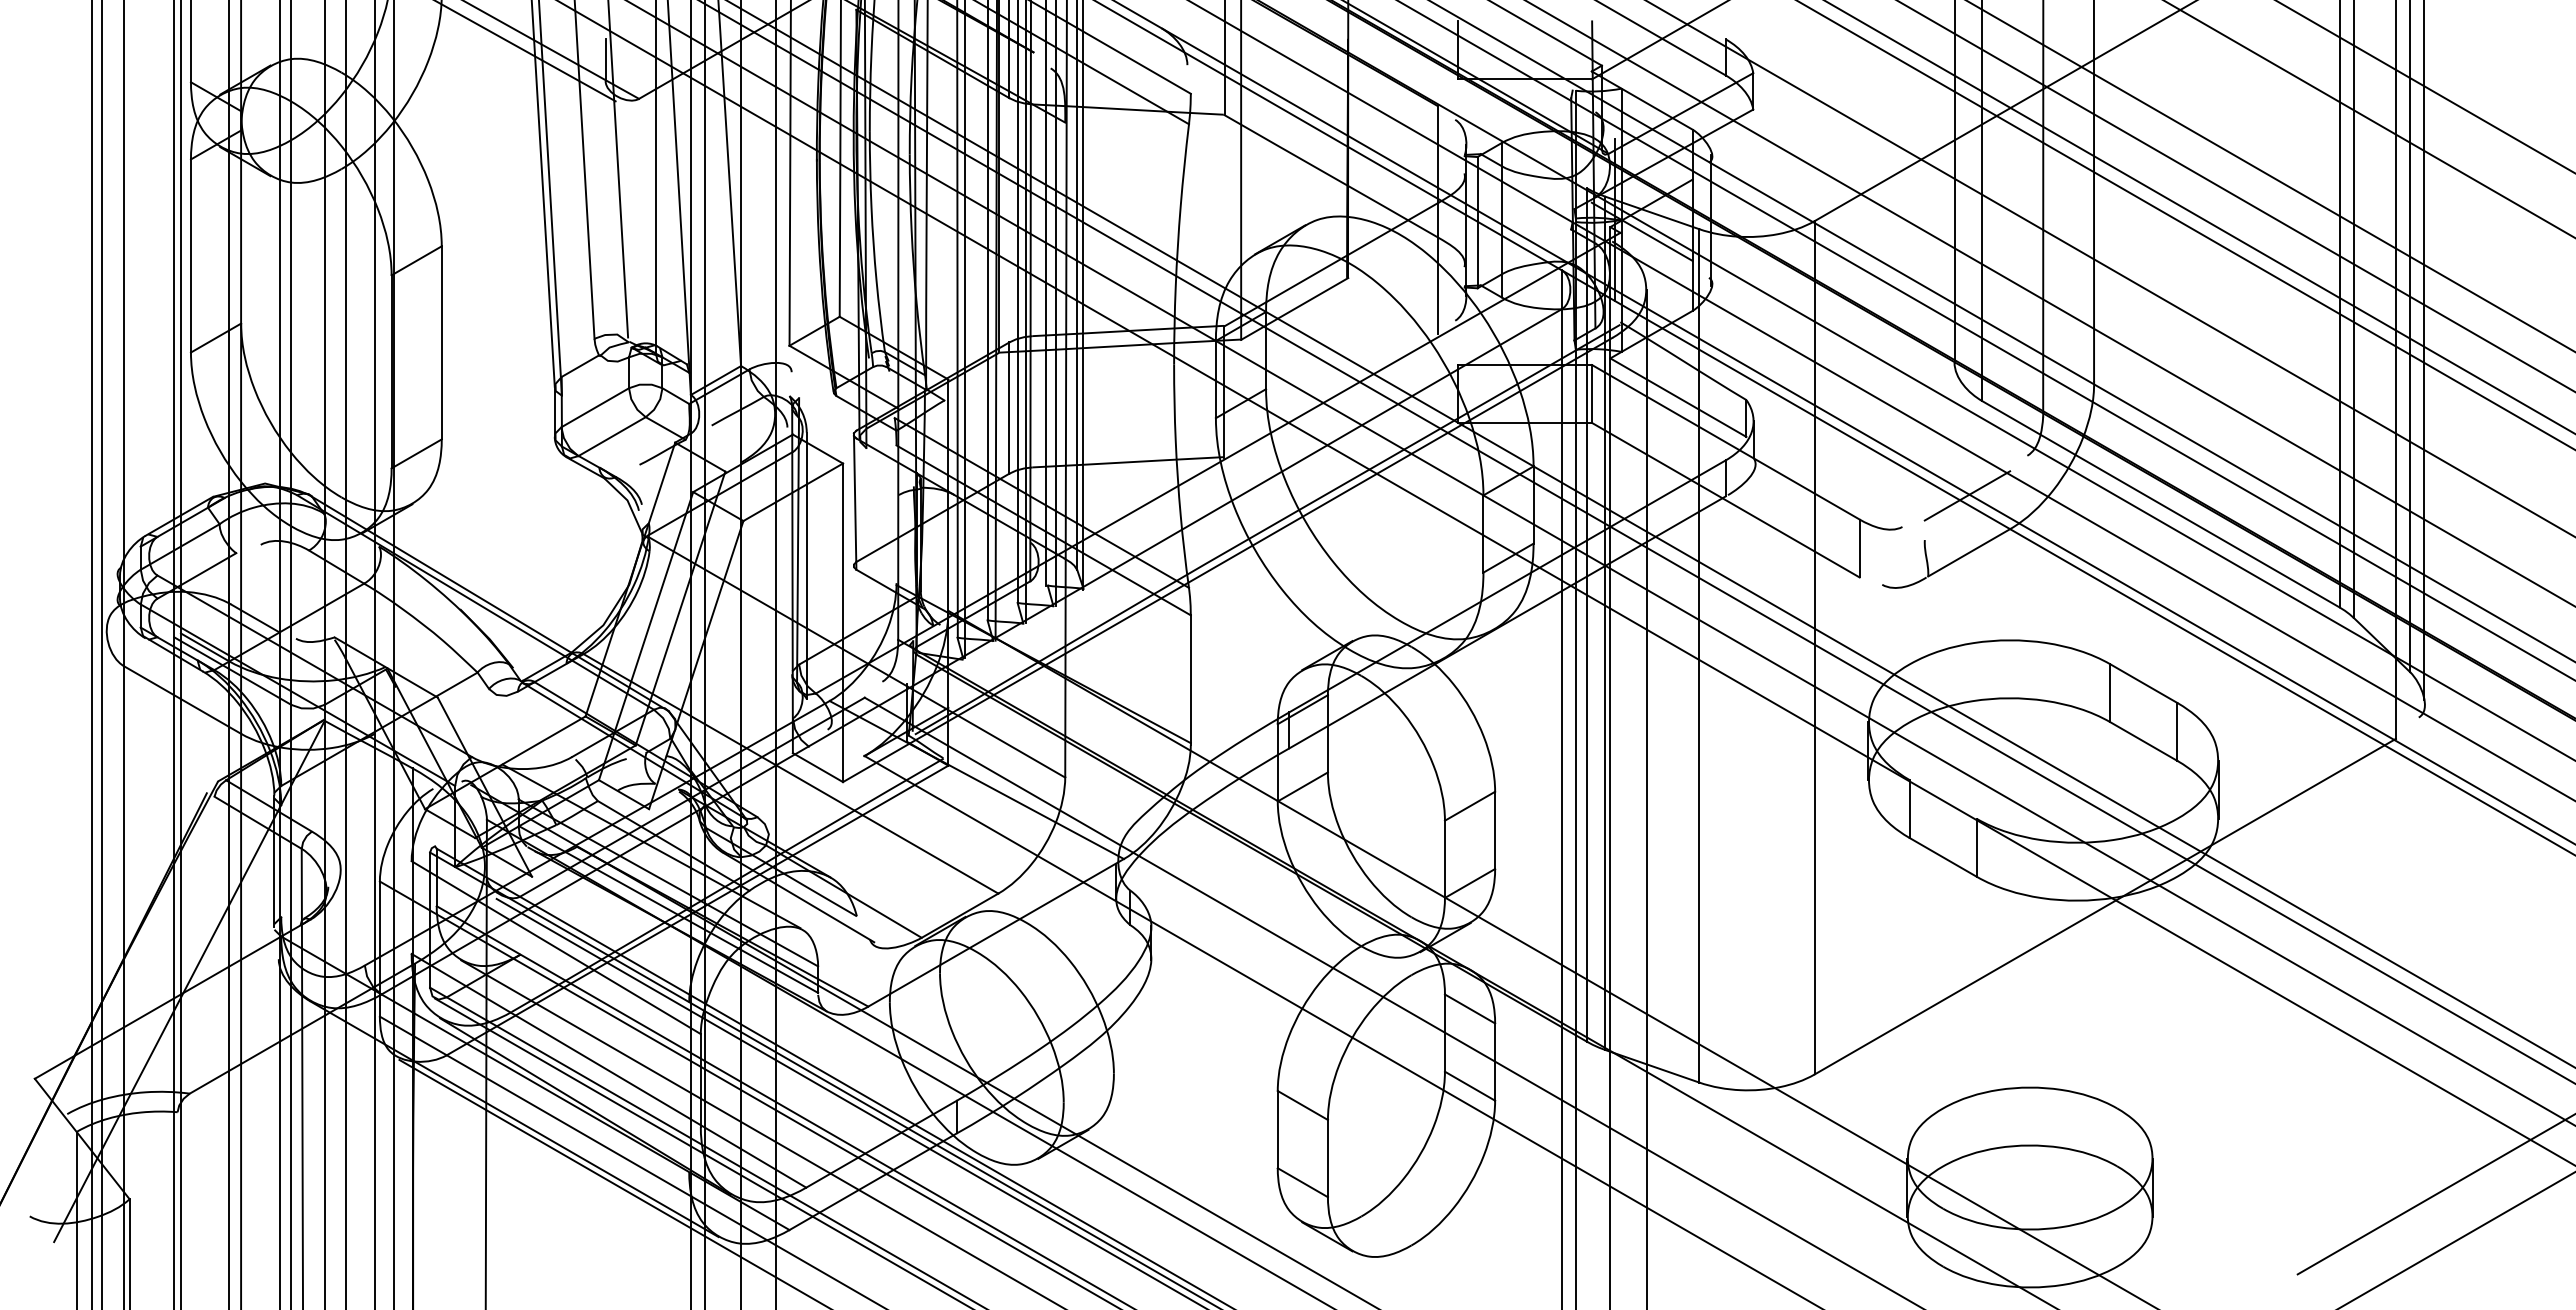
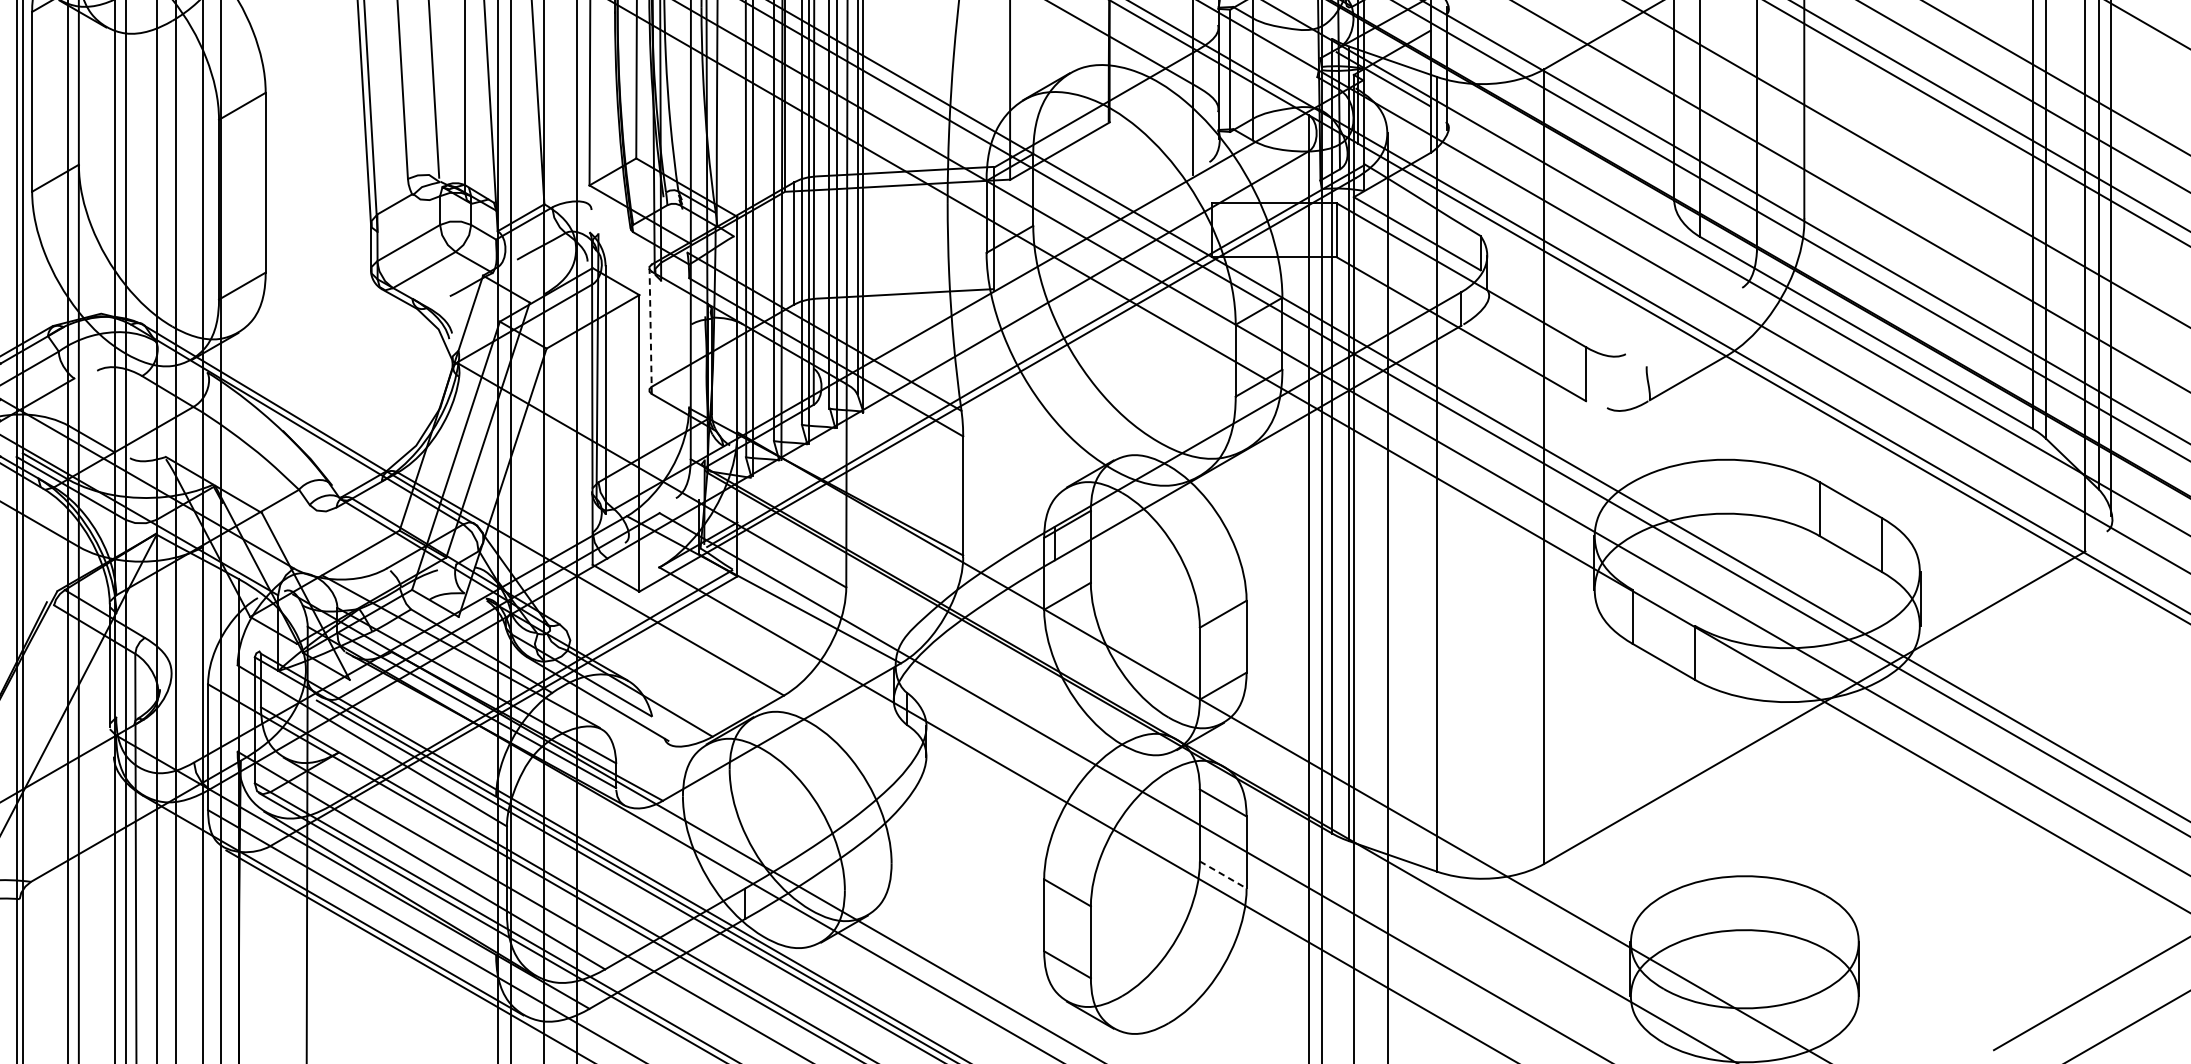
line: (1967, 495) -> (1686, 324), removed
line: (855, 500) -> (650, 329), solid -> dashed
line: (1470, 1086) -> (1223, 875), solid -> dashed

